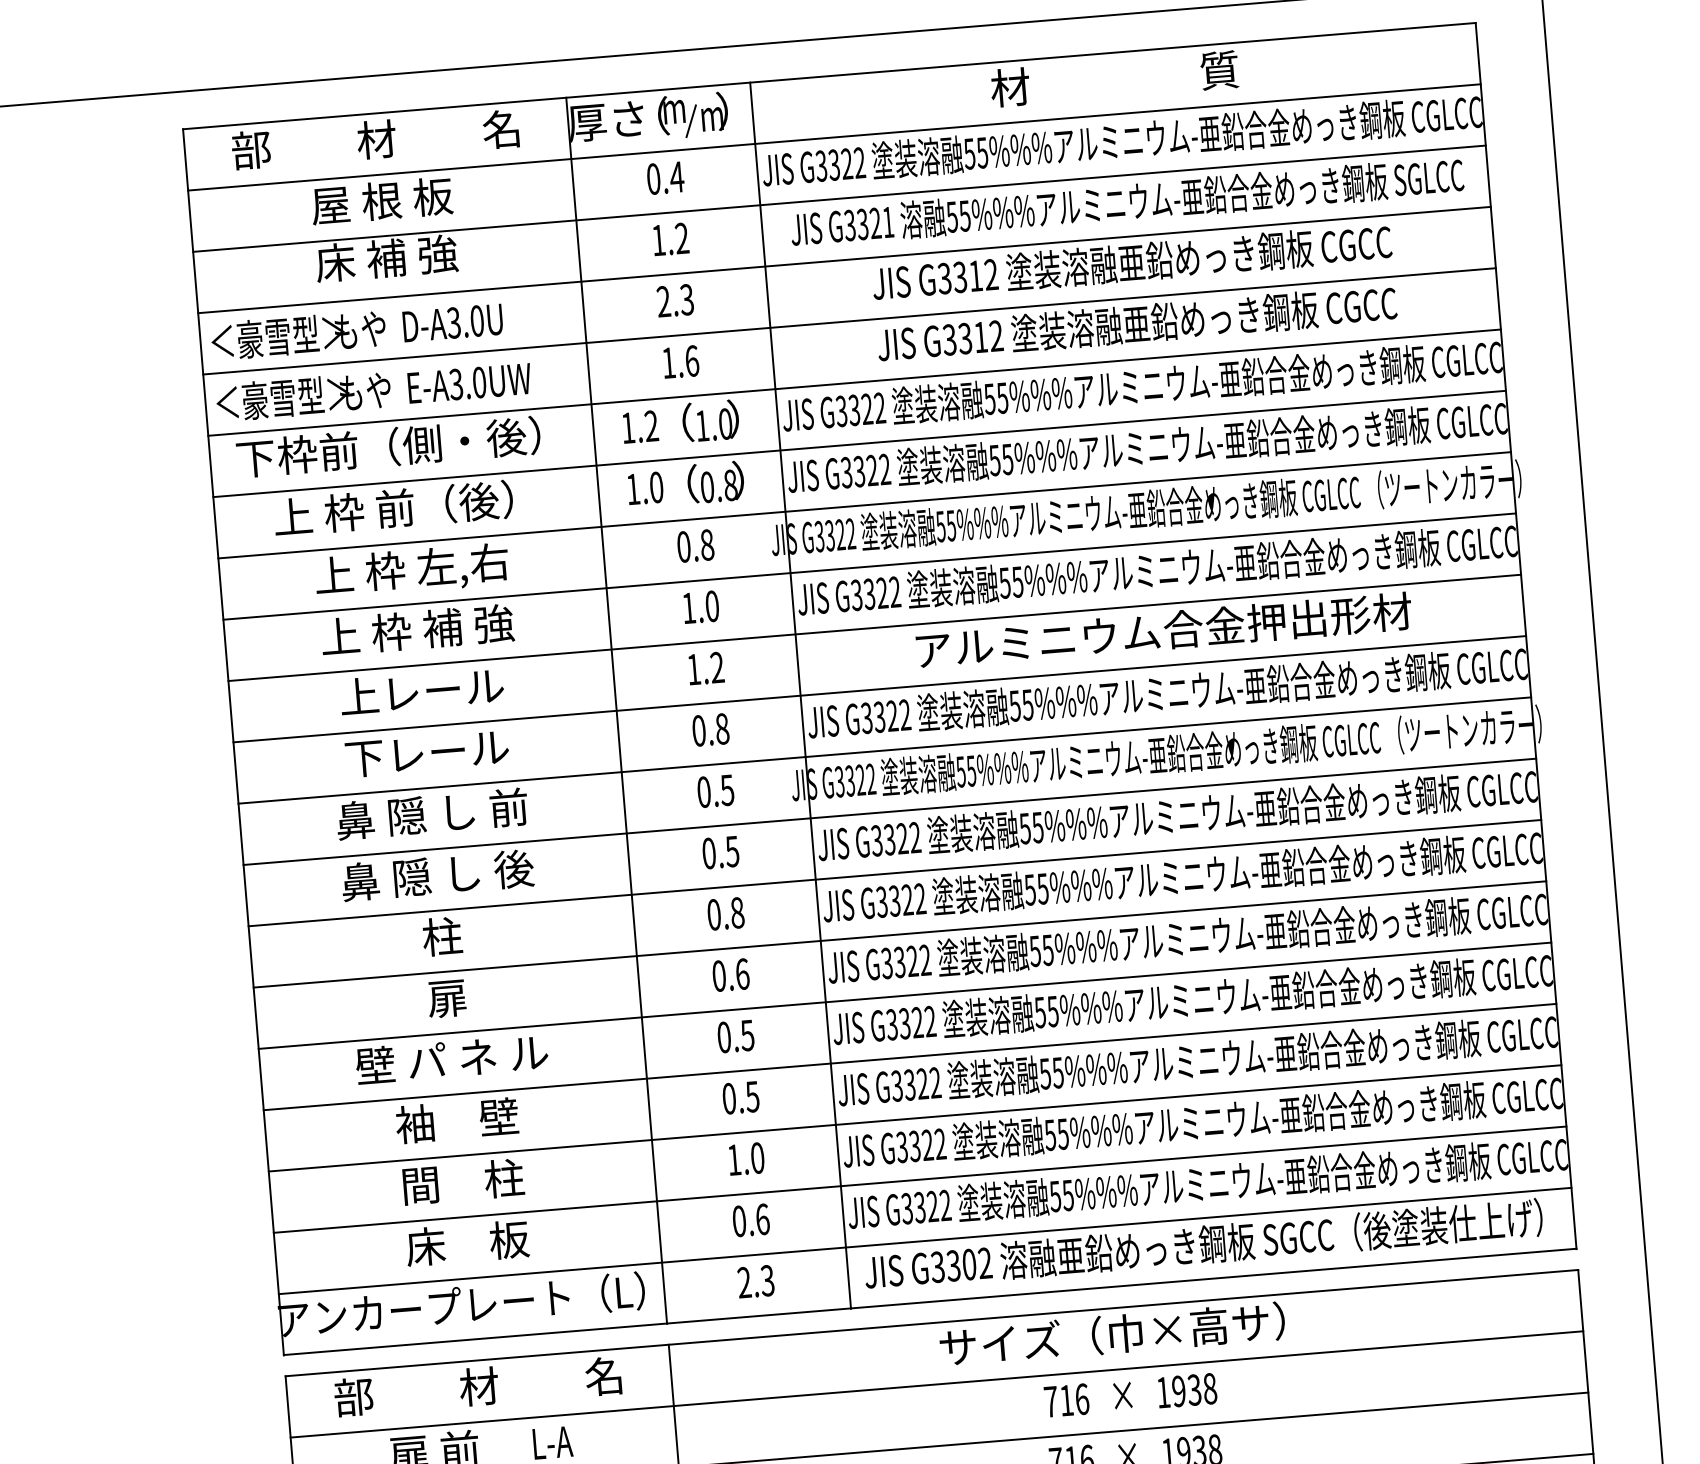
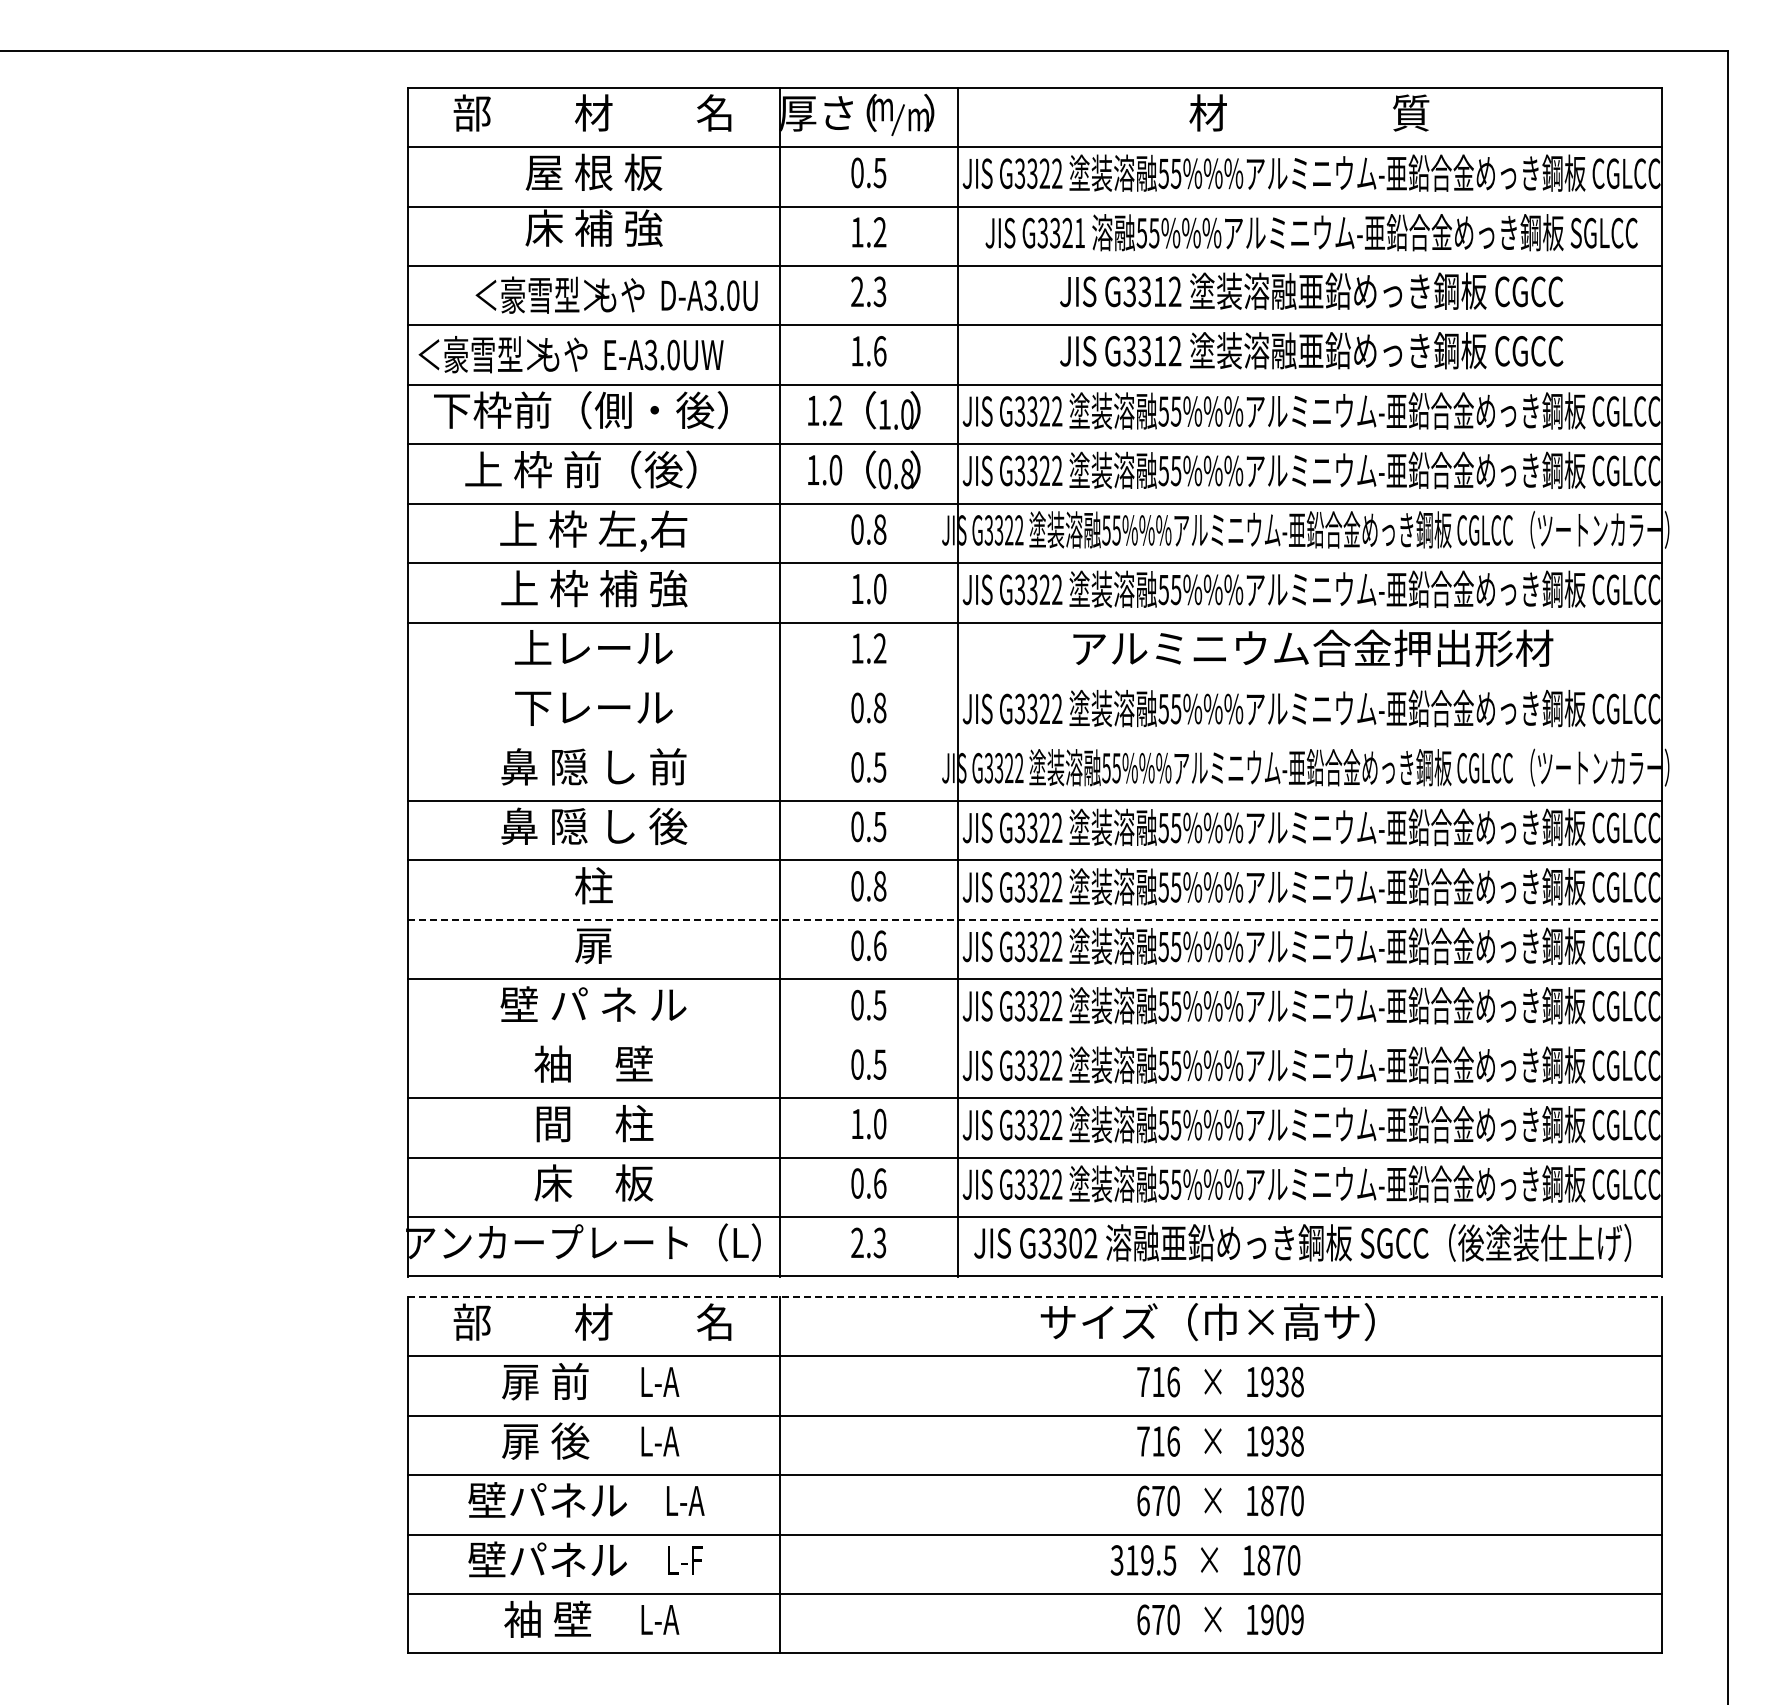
text: (676, 177) -> (879, 173), 0.4 -> 0.5
text: (356, 329) -> (616, 294), moved
line: (879, 689) -> (1034, 682), removed
line: (884, 750) -> (1034, 741), removed
line: (899, 934) -> (1034, 919), solid -> dashed
line: (909, 1056) -> (1034, 1038), removed
line: (931, 1322) -> (1034, 1296), solid -> dashed

